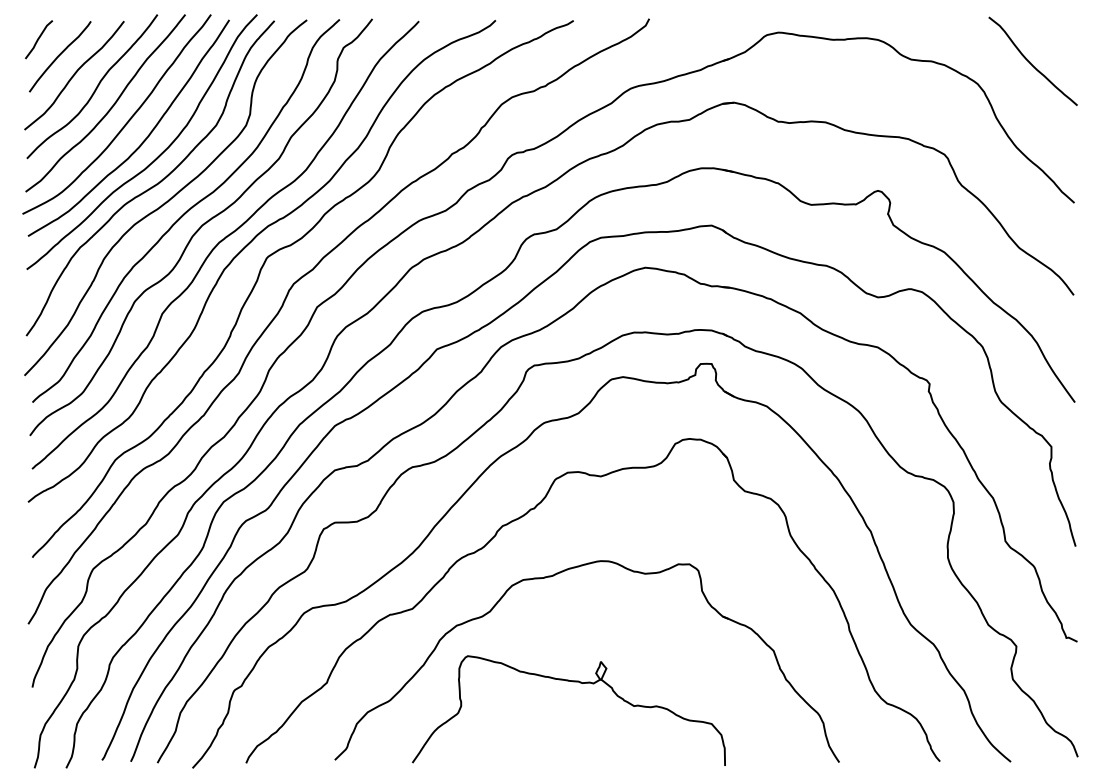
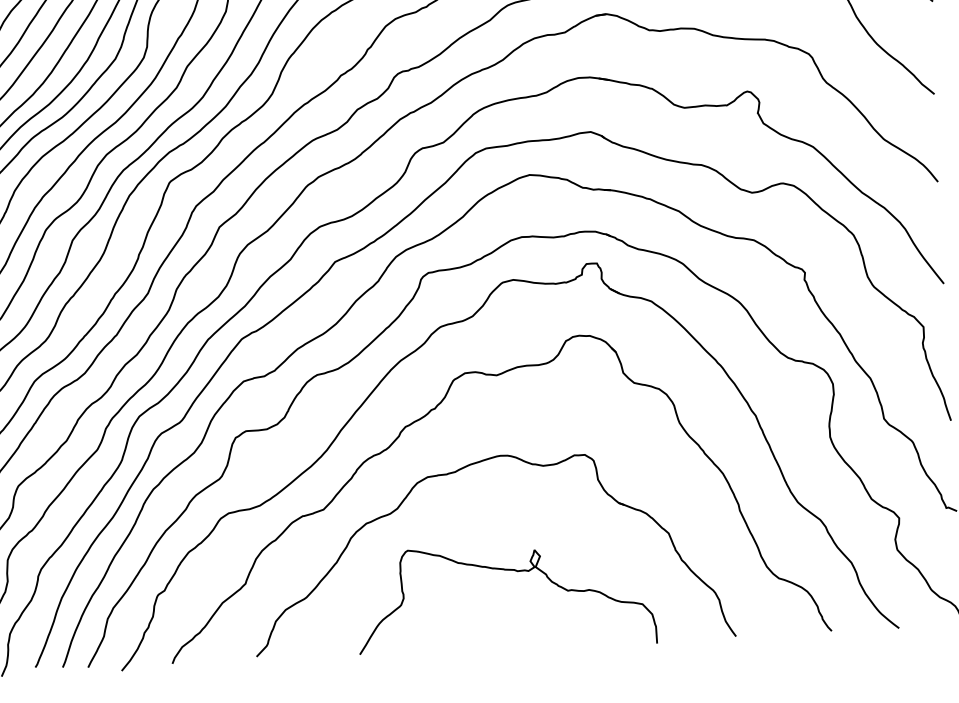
curve: (572, 682) -> (508, 571), moved

